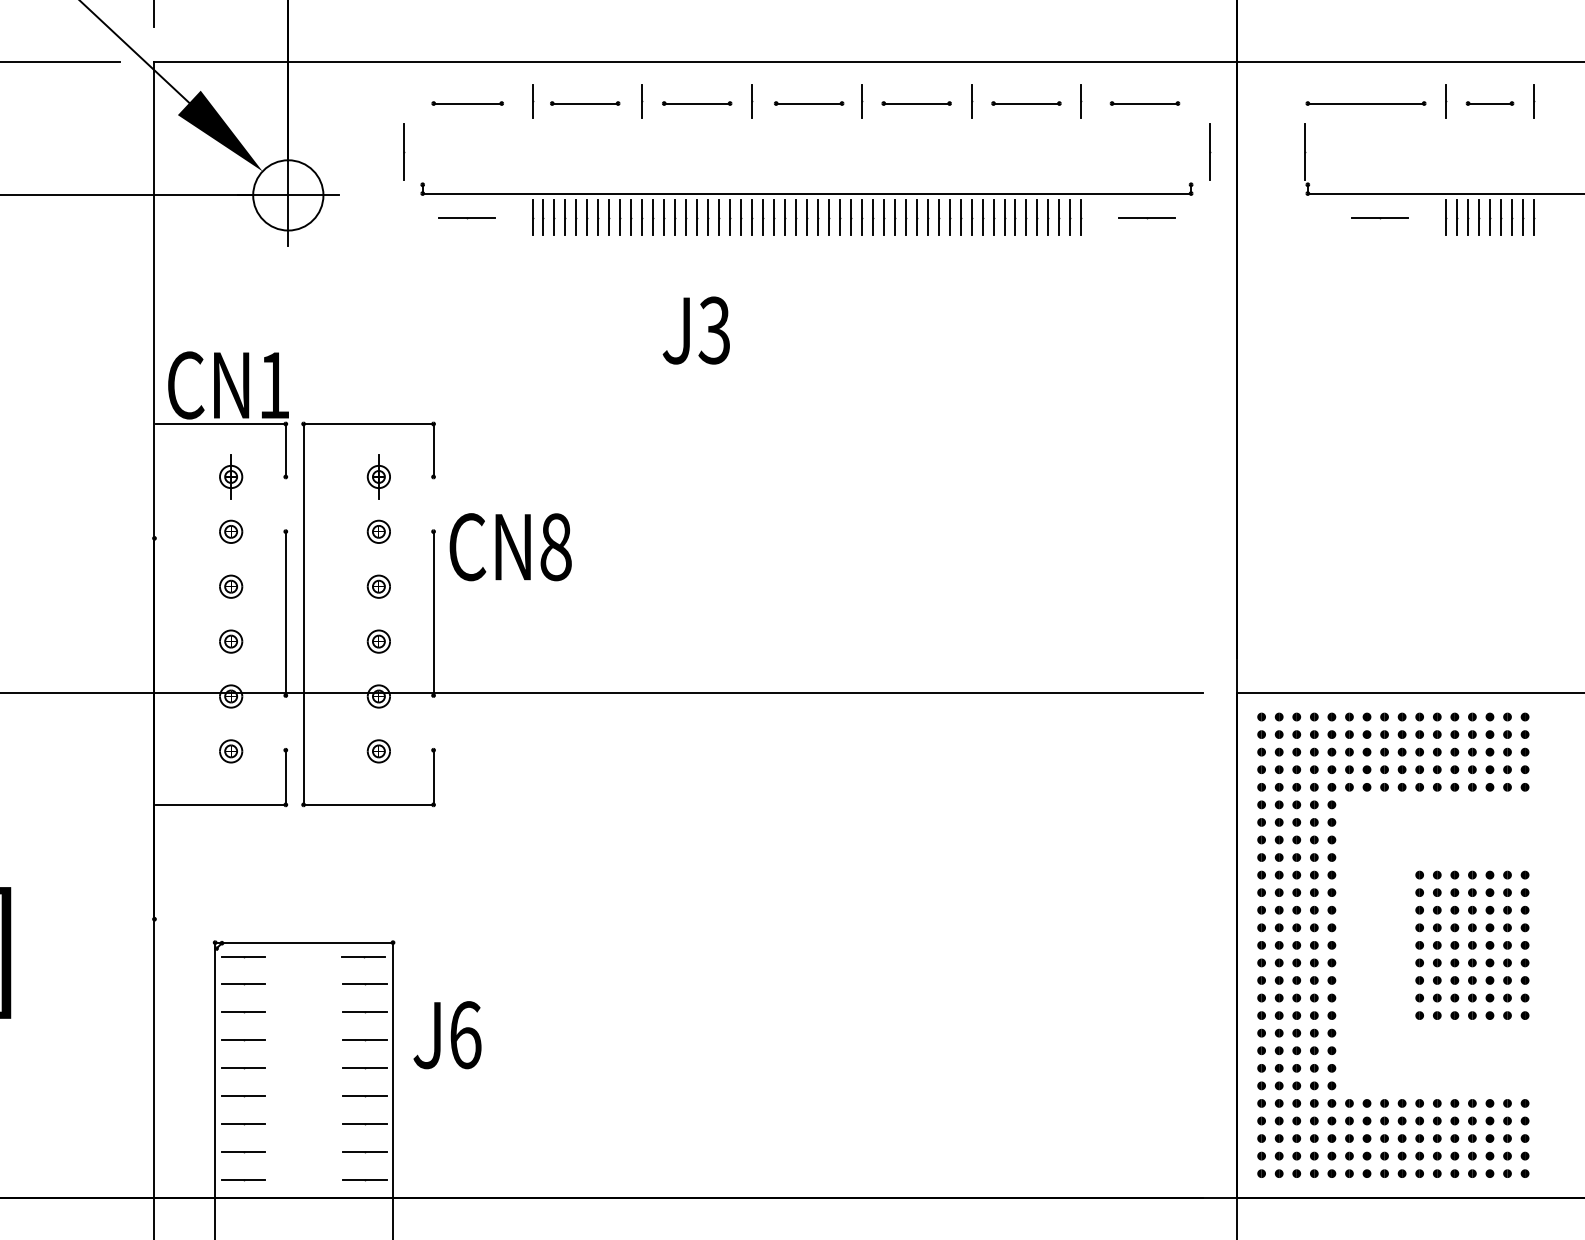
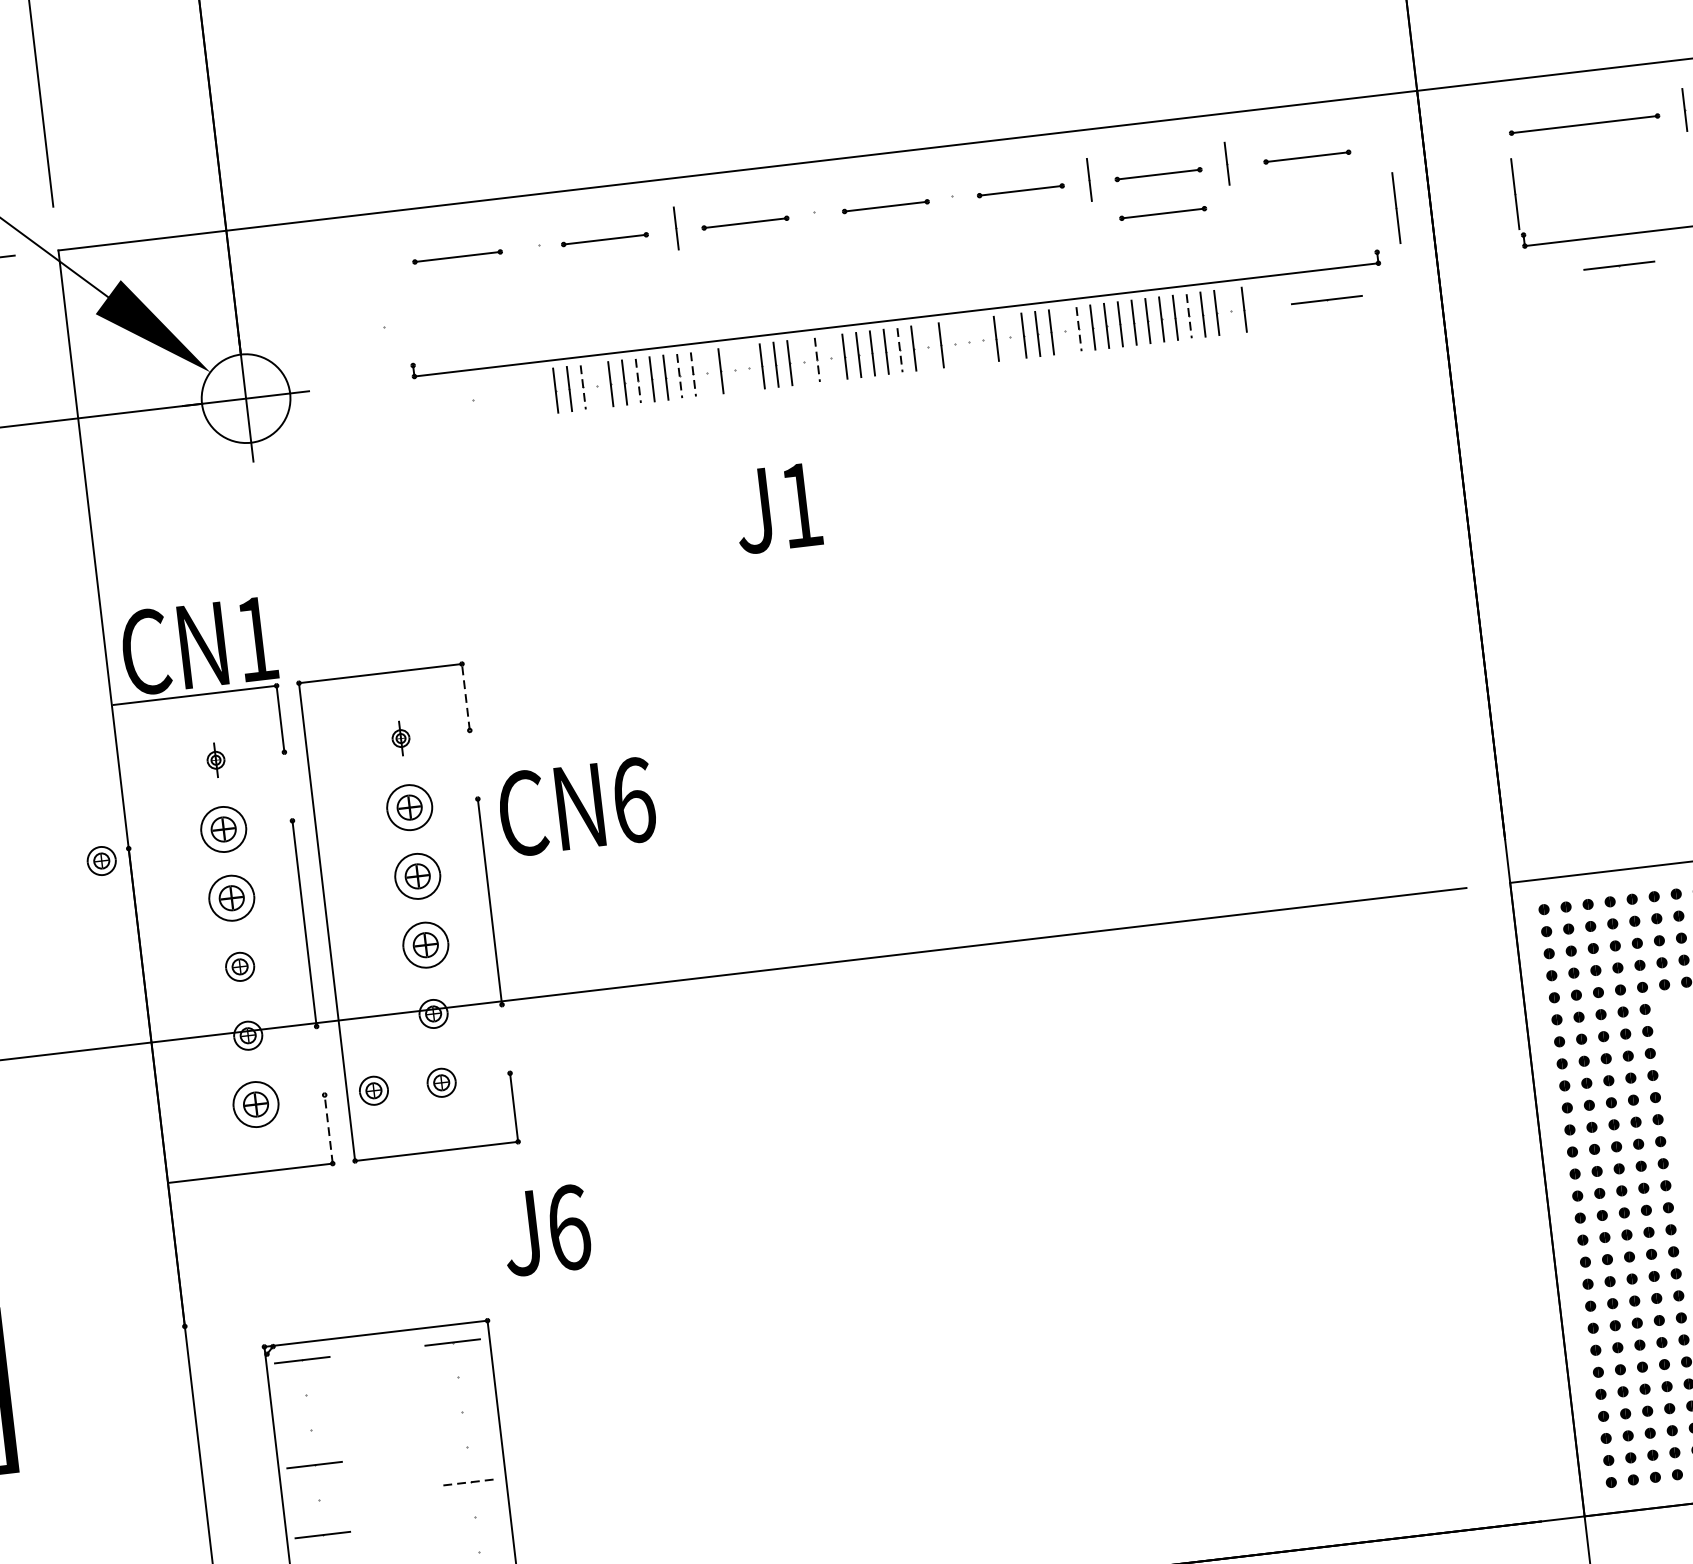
line: (532, 101) -> (538, 244), removed
line: (752, 101) -> (814, 212), removed
line: (861, 101) -> (951, 196), removed
part: (1026, 134) -> (1163, 213), added
line: (403, 151) -> (384, 326), removed
line: (466, 217) -> (472, 400), removed
line: (554, 217) -> (583, 387), solid -> dashed
line: (565, 217) -> (597, 385), removed
line: (598, 217) -> (638, 380), solid -> dashed
line: (631, 217) -> (679, 375), solid -> dashed
line: (642, 217) -> (693, 374), solid -> dashed
line: (653, 217) -> (707, 372), removed
line: (675, 217) -> (735, 369), removed
line: (686, 217) -> (748, 367), removed
line: (730, 217) -> (804, 361), removed
line: (741, 217) -> (817, 359), solid -> dashed
line: (752, 217) -> (831, 357), removed
line: (806, 217) -> (899, 349), solid -> dashed
line: (828, 217) -> (927, 346), removed
line: (850, 217) -> (954, 343), removed
line: (861, 217) -> (968, 341), removed
line: (872, 217) -> (982, 340), removed
line: (894, 217) -> (1009, 337), removed
line: (938, 217) -> (1065, 330), removed
line: (949, 217) -> (1078, 328), solid -> dashed
line: (1037, 217) -> (1189, 315), solid -> dashed
line: (1070, 217) -> (1230, 311), removed
text: (713, 330) -> (799, 505), J3 -> J1
line: (433, 449) -> (465, 696), solid -> dashed
part: (231, 476) -> (216, 759), size x0.6
part: (378, 476) -> (400, 738), size x0.6
part: (231, 531) -> (224, 828), size x1.6
part: (378, 531) -> (408, 807), size x1.6
part: (132, 545) -> (102, 860), added
text: (555, 547) -> (633, 800), CN8 -> CN6
part: (231, 586) -> (232, 897), size x1.6
part: (378, 586) -> (416, 876), size x1.6
part: (378, 641) -> (424, 945), size x1.6
part: (231, 751) -> (256, 1104), size x1.6
part: (324, 751) -> (373, 1090), added
line: (285, 777) -> (328, 1129), solid -> dashed
line: (243, 984) -> (306, 1395), removed
line: (364, 984) -> (457, 1377), removed
line: (243, 1012) -> (310, 1430), removed
line: (364, 1012) -> (462, 1412), removed
text: (447, 1035) -> (546, 1230), moved
line: (364, 1040) -> (466, 1447), removed
line: (243, 1068) -> (318, 1500), removed
line: (364, 1068) -> (470, 1482), solid -> dashed
line: (364, 1095) -> (474, 1516), removed
line: (364, 1123) -> (478, 1551), removed

